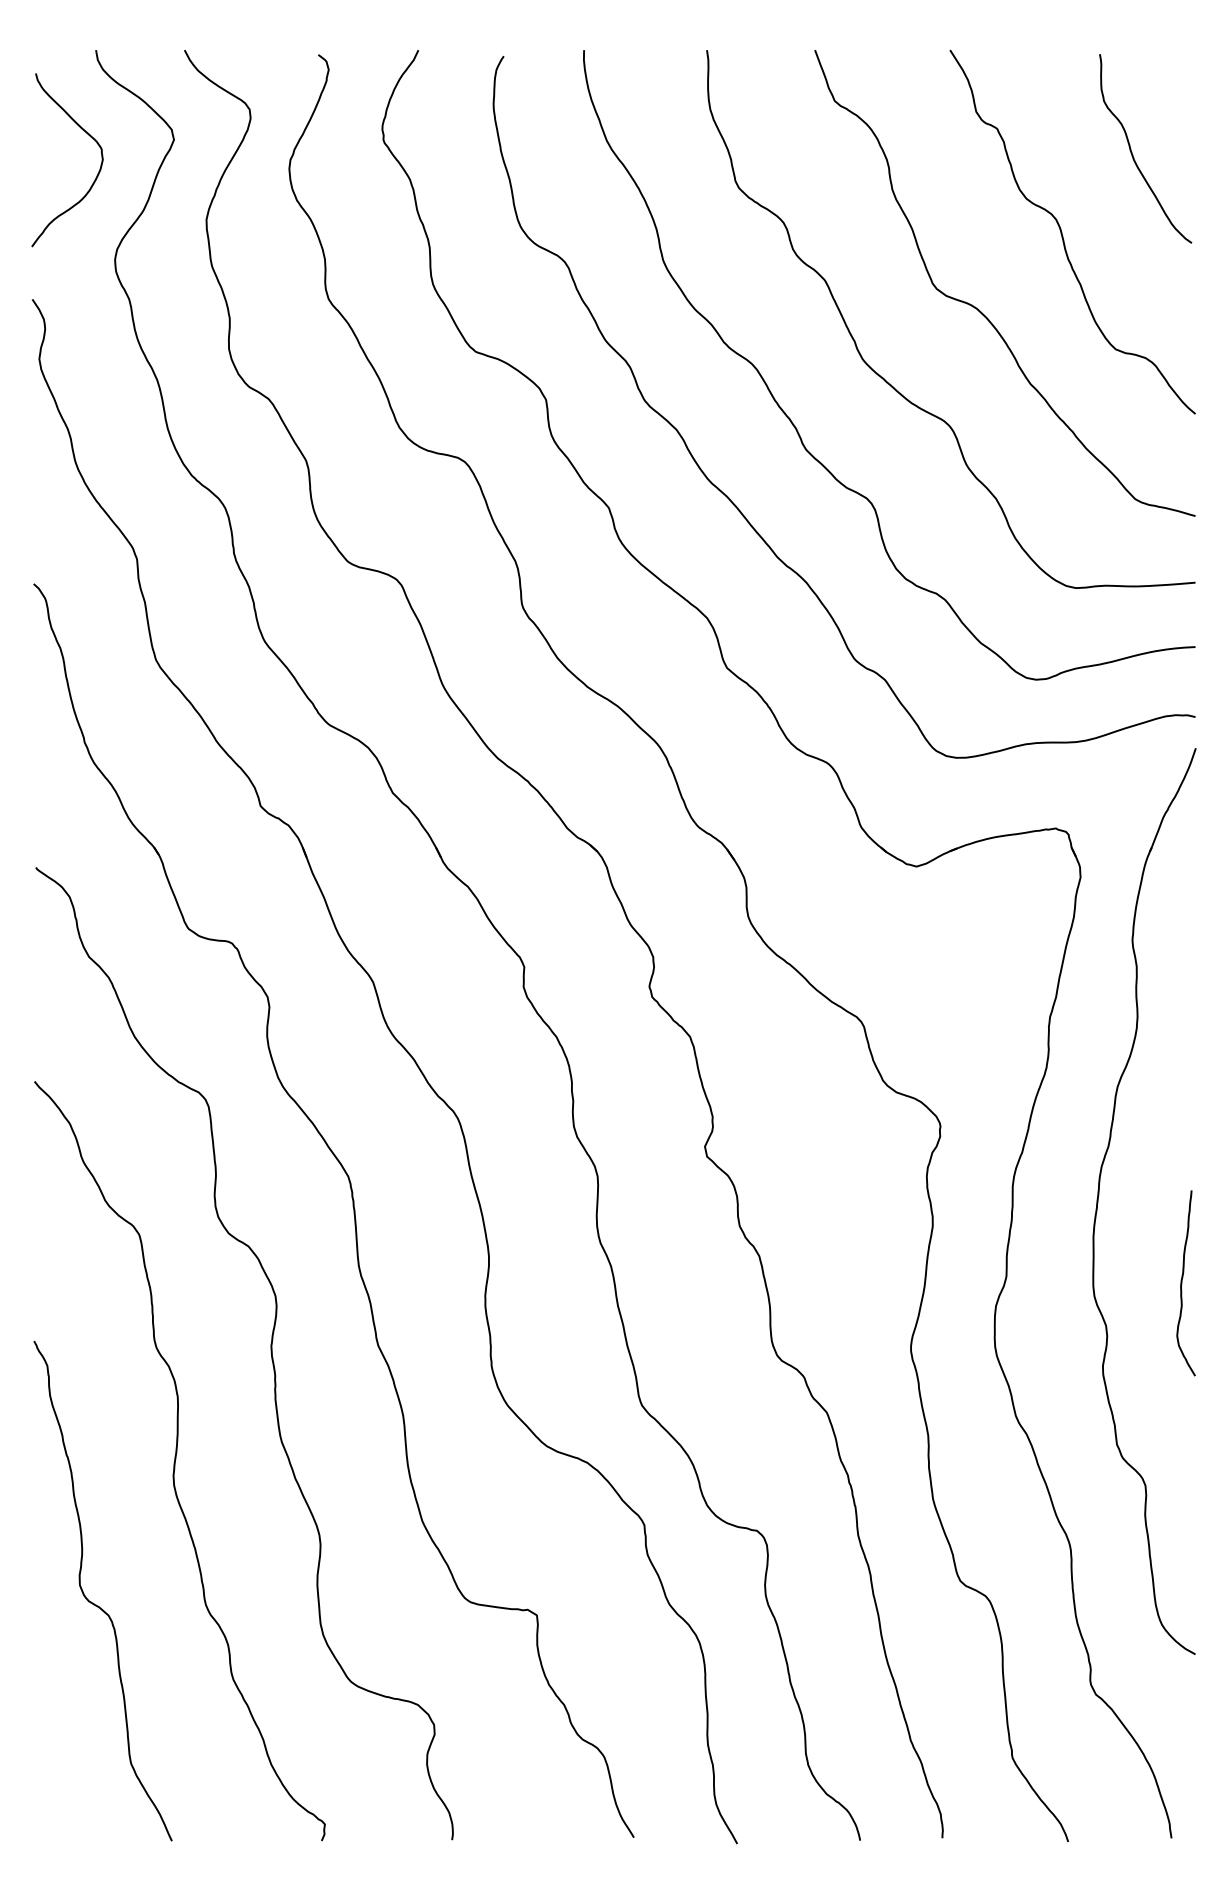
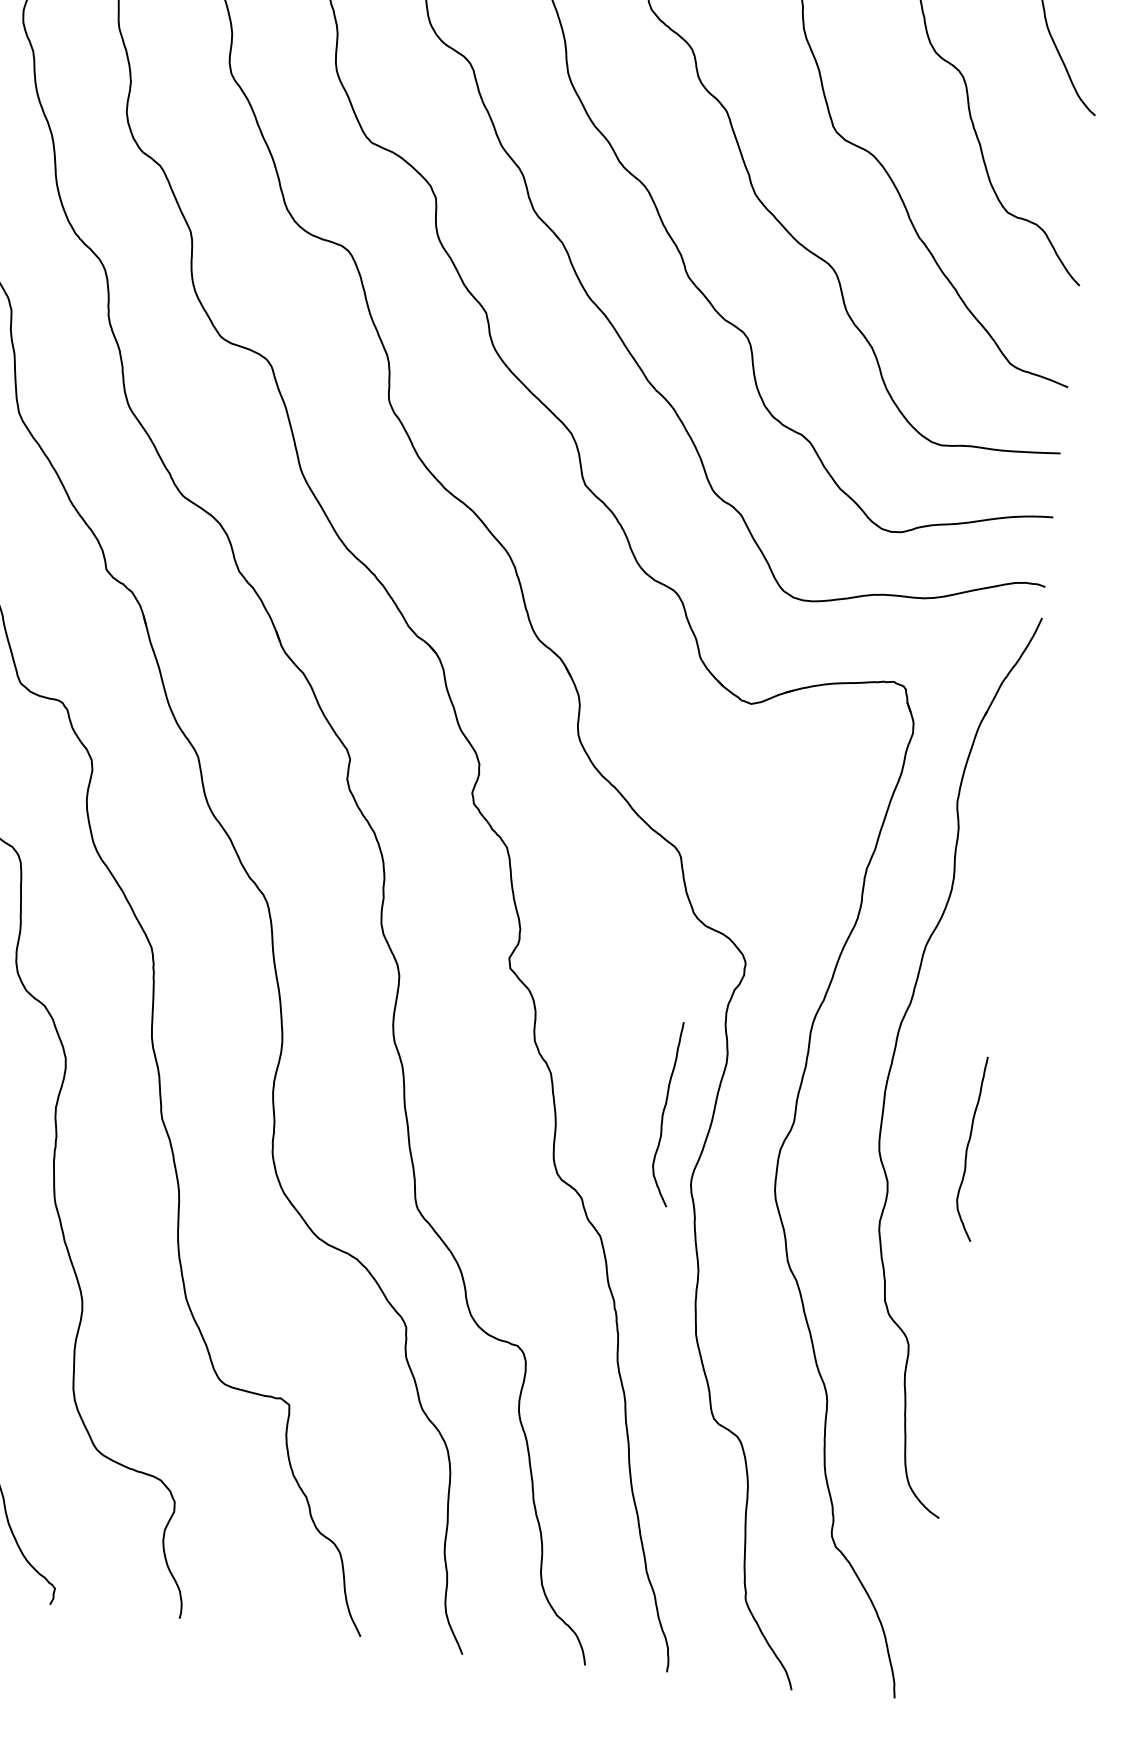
curve: (876, 1283) -> (664, 1113), added

